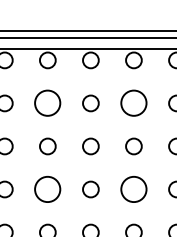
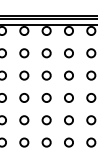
circle: (48, 103) -> (24, 53), size x0.62
circle: (132, 103) -> (68, 53), size x0.62
circle: (48, 188) -> (24, 97), size x0.62
circle: (132, 188) -> (68, 97), size x0.62

